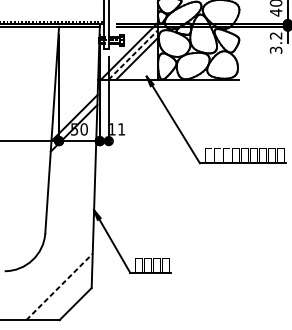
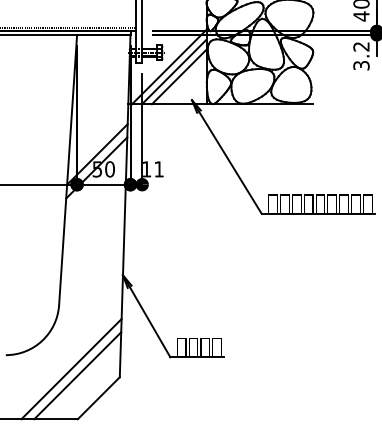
line: (133, 54) -> (174, 71), dashed -> solid
line: (54, 282) -> (71, 369), added
line: (60, 286) -> (78, 375), dashed -> solid

